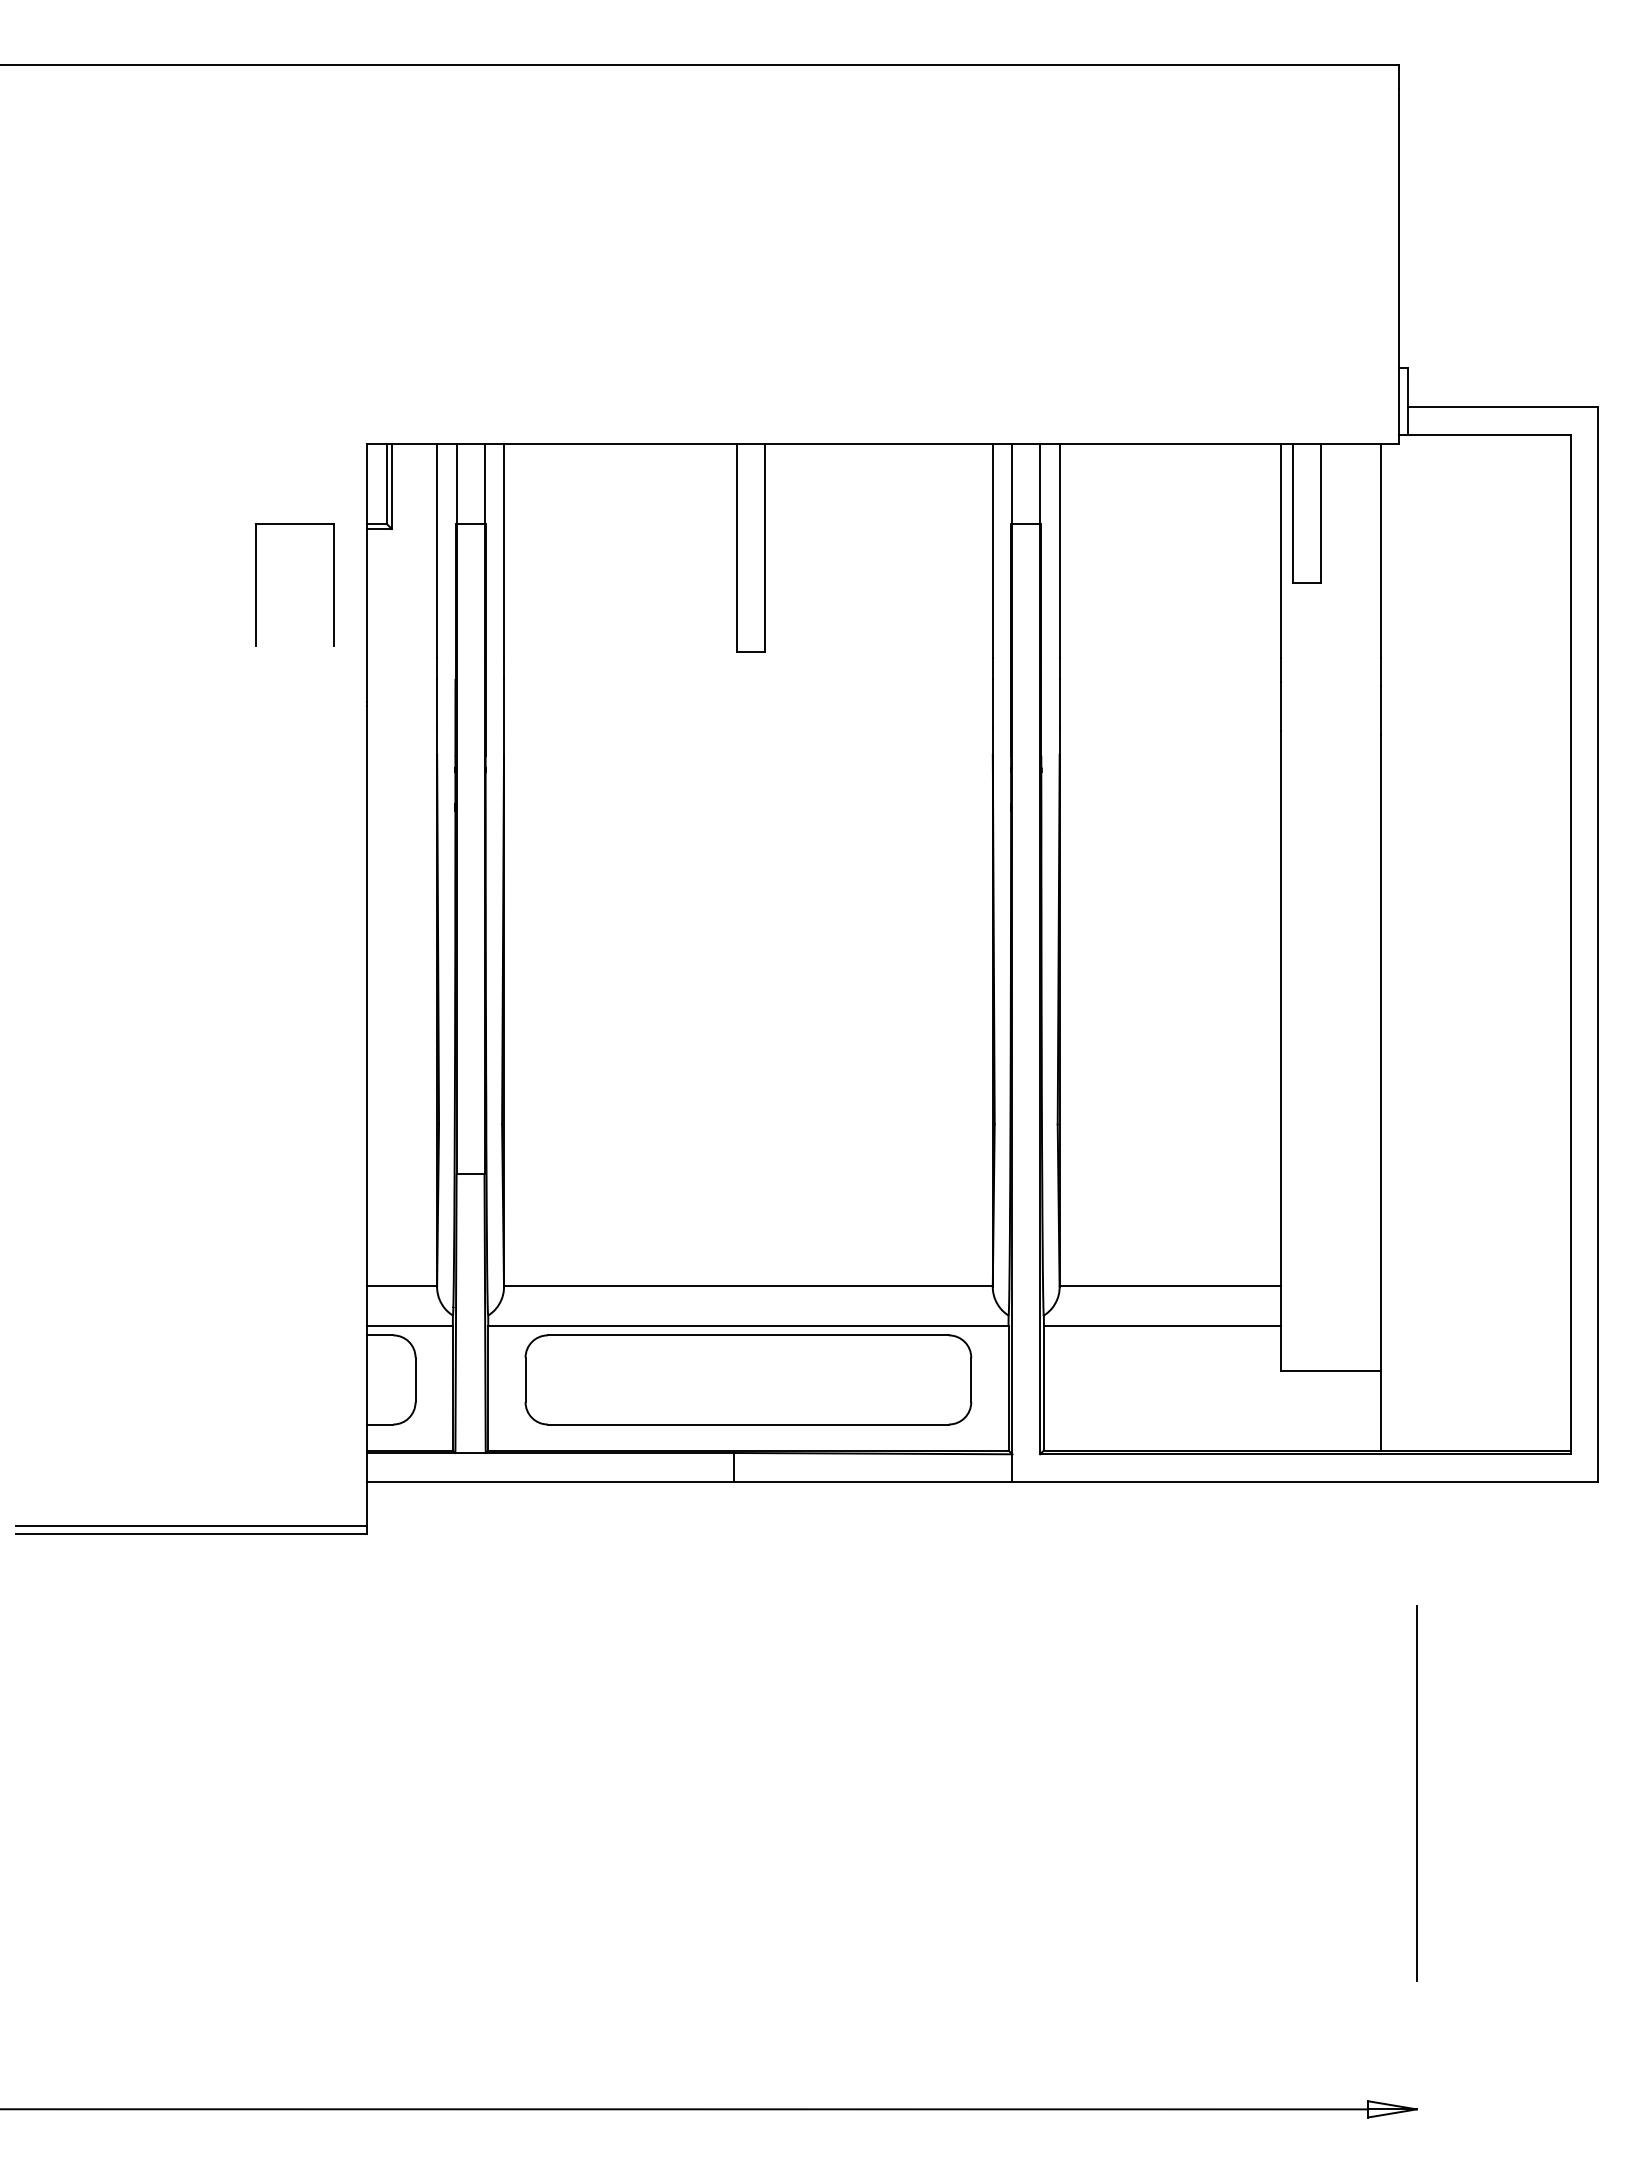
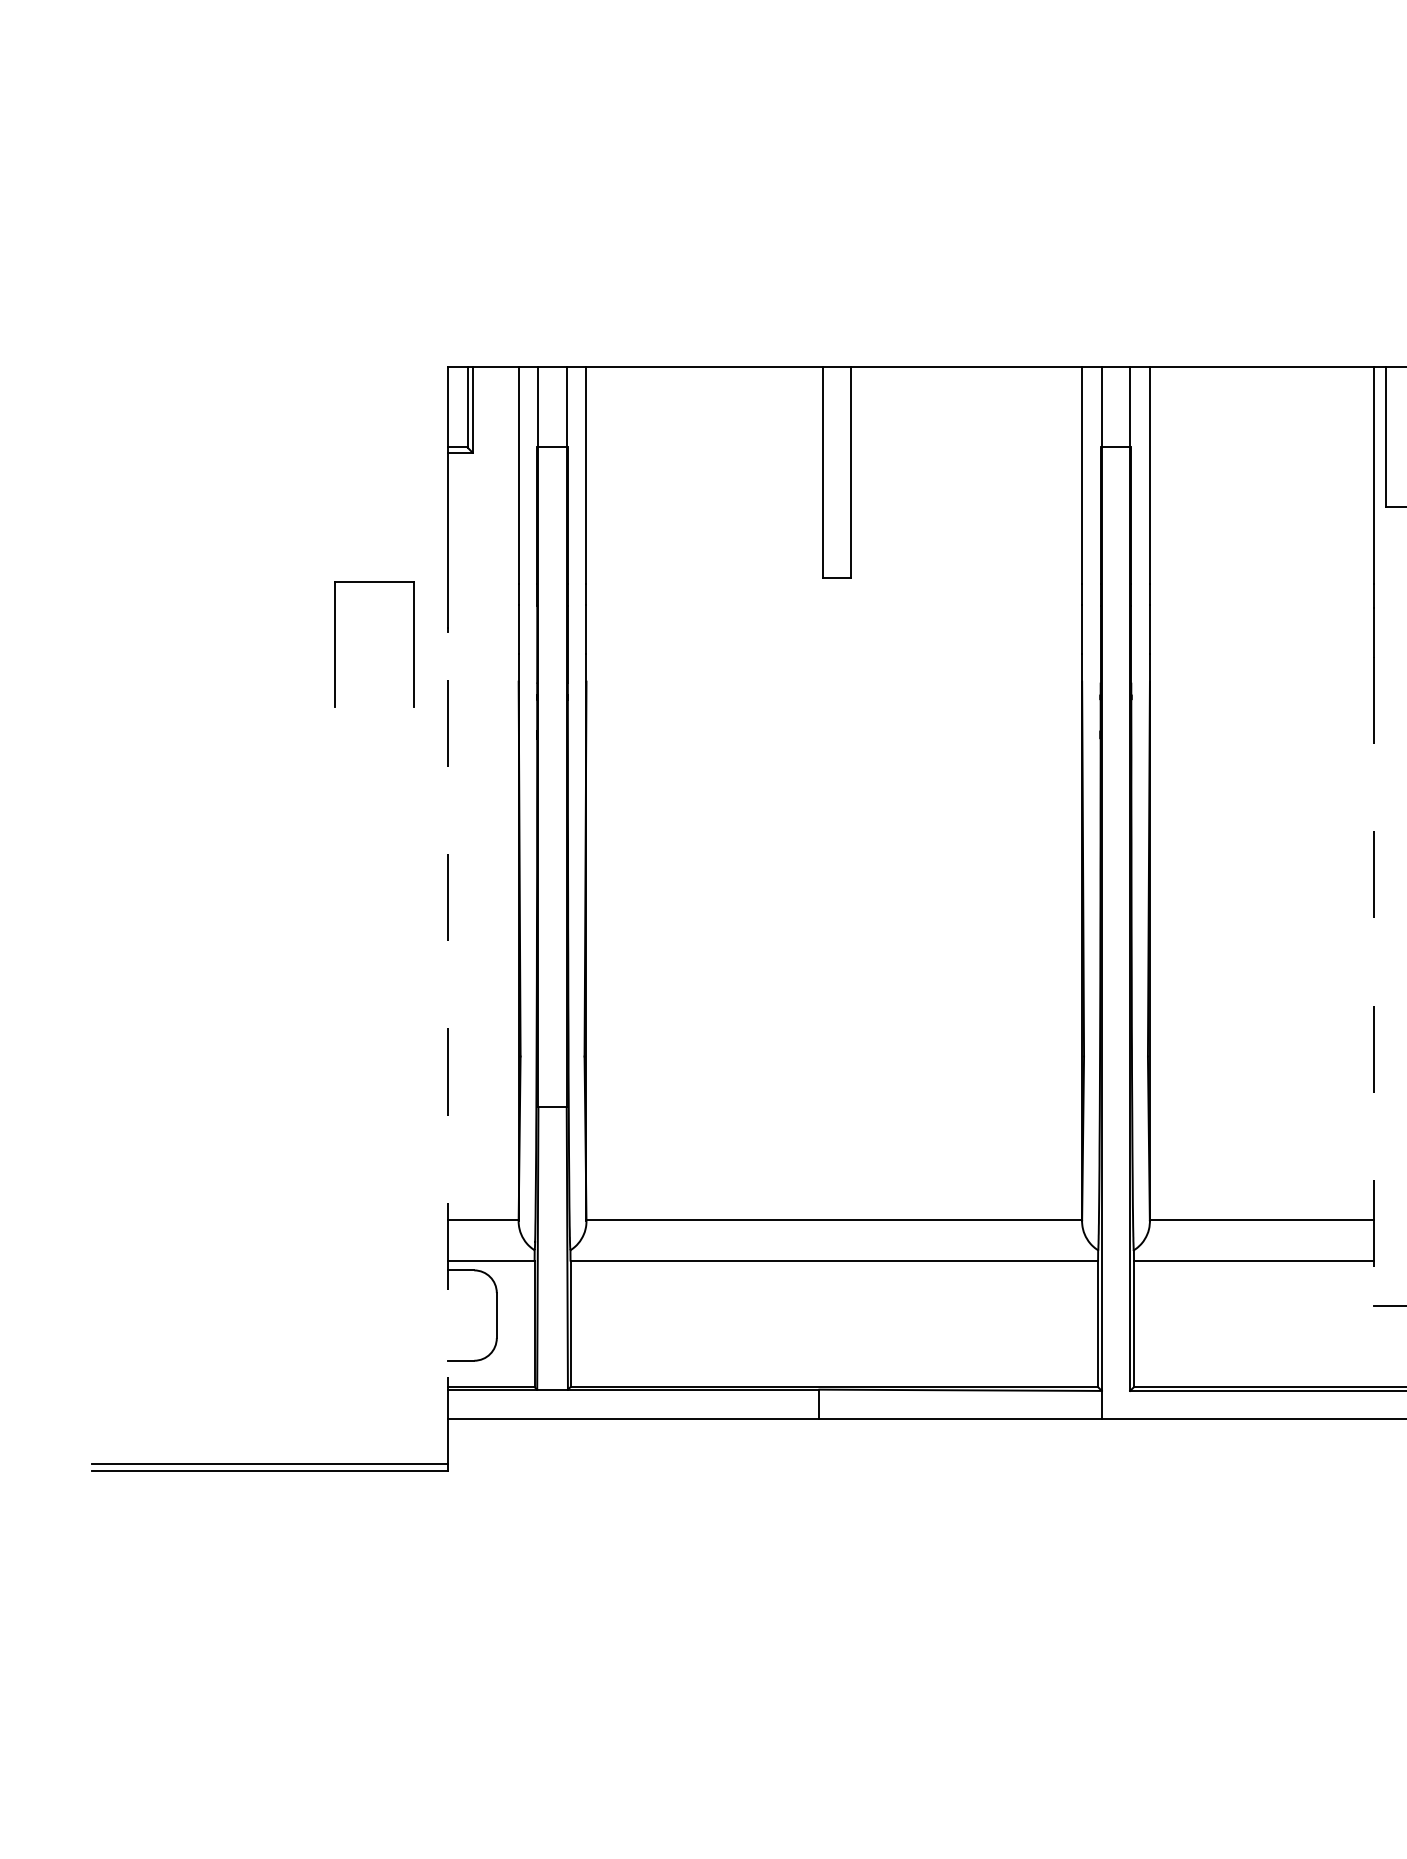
part: (256, 584) -> (335, 643), moved
line: (1280, 1050) -> (1373, 981), solid -> dashed
line: (367, 1115) -> (448, 1047), solid -> dashed
part: (748, 1379) -> (834, 1315), removed

